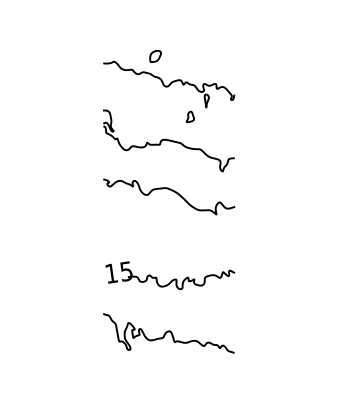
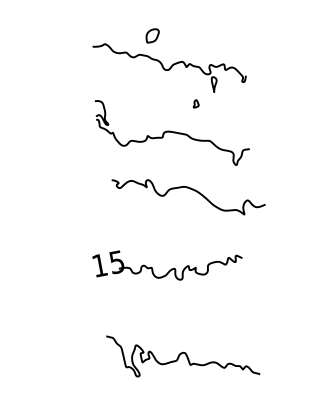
part: (189, 116) -> (195, 103), size x0.6
curve: (171, 191) -> (191, 190), moved
part: (170, 275) -> (168, 264), moved

